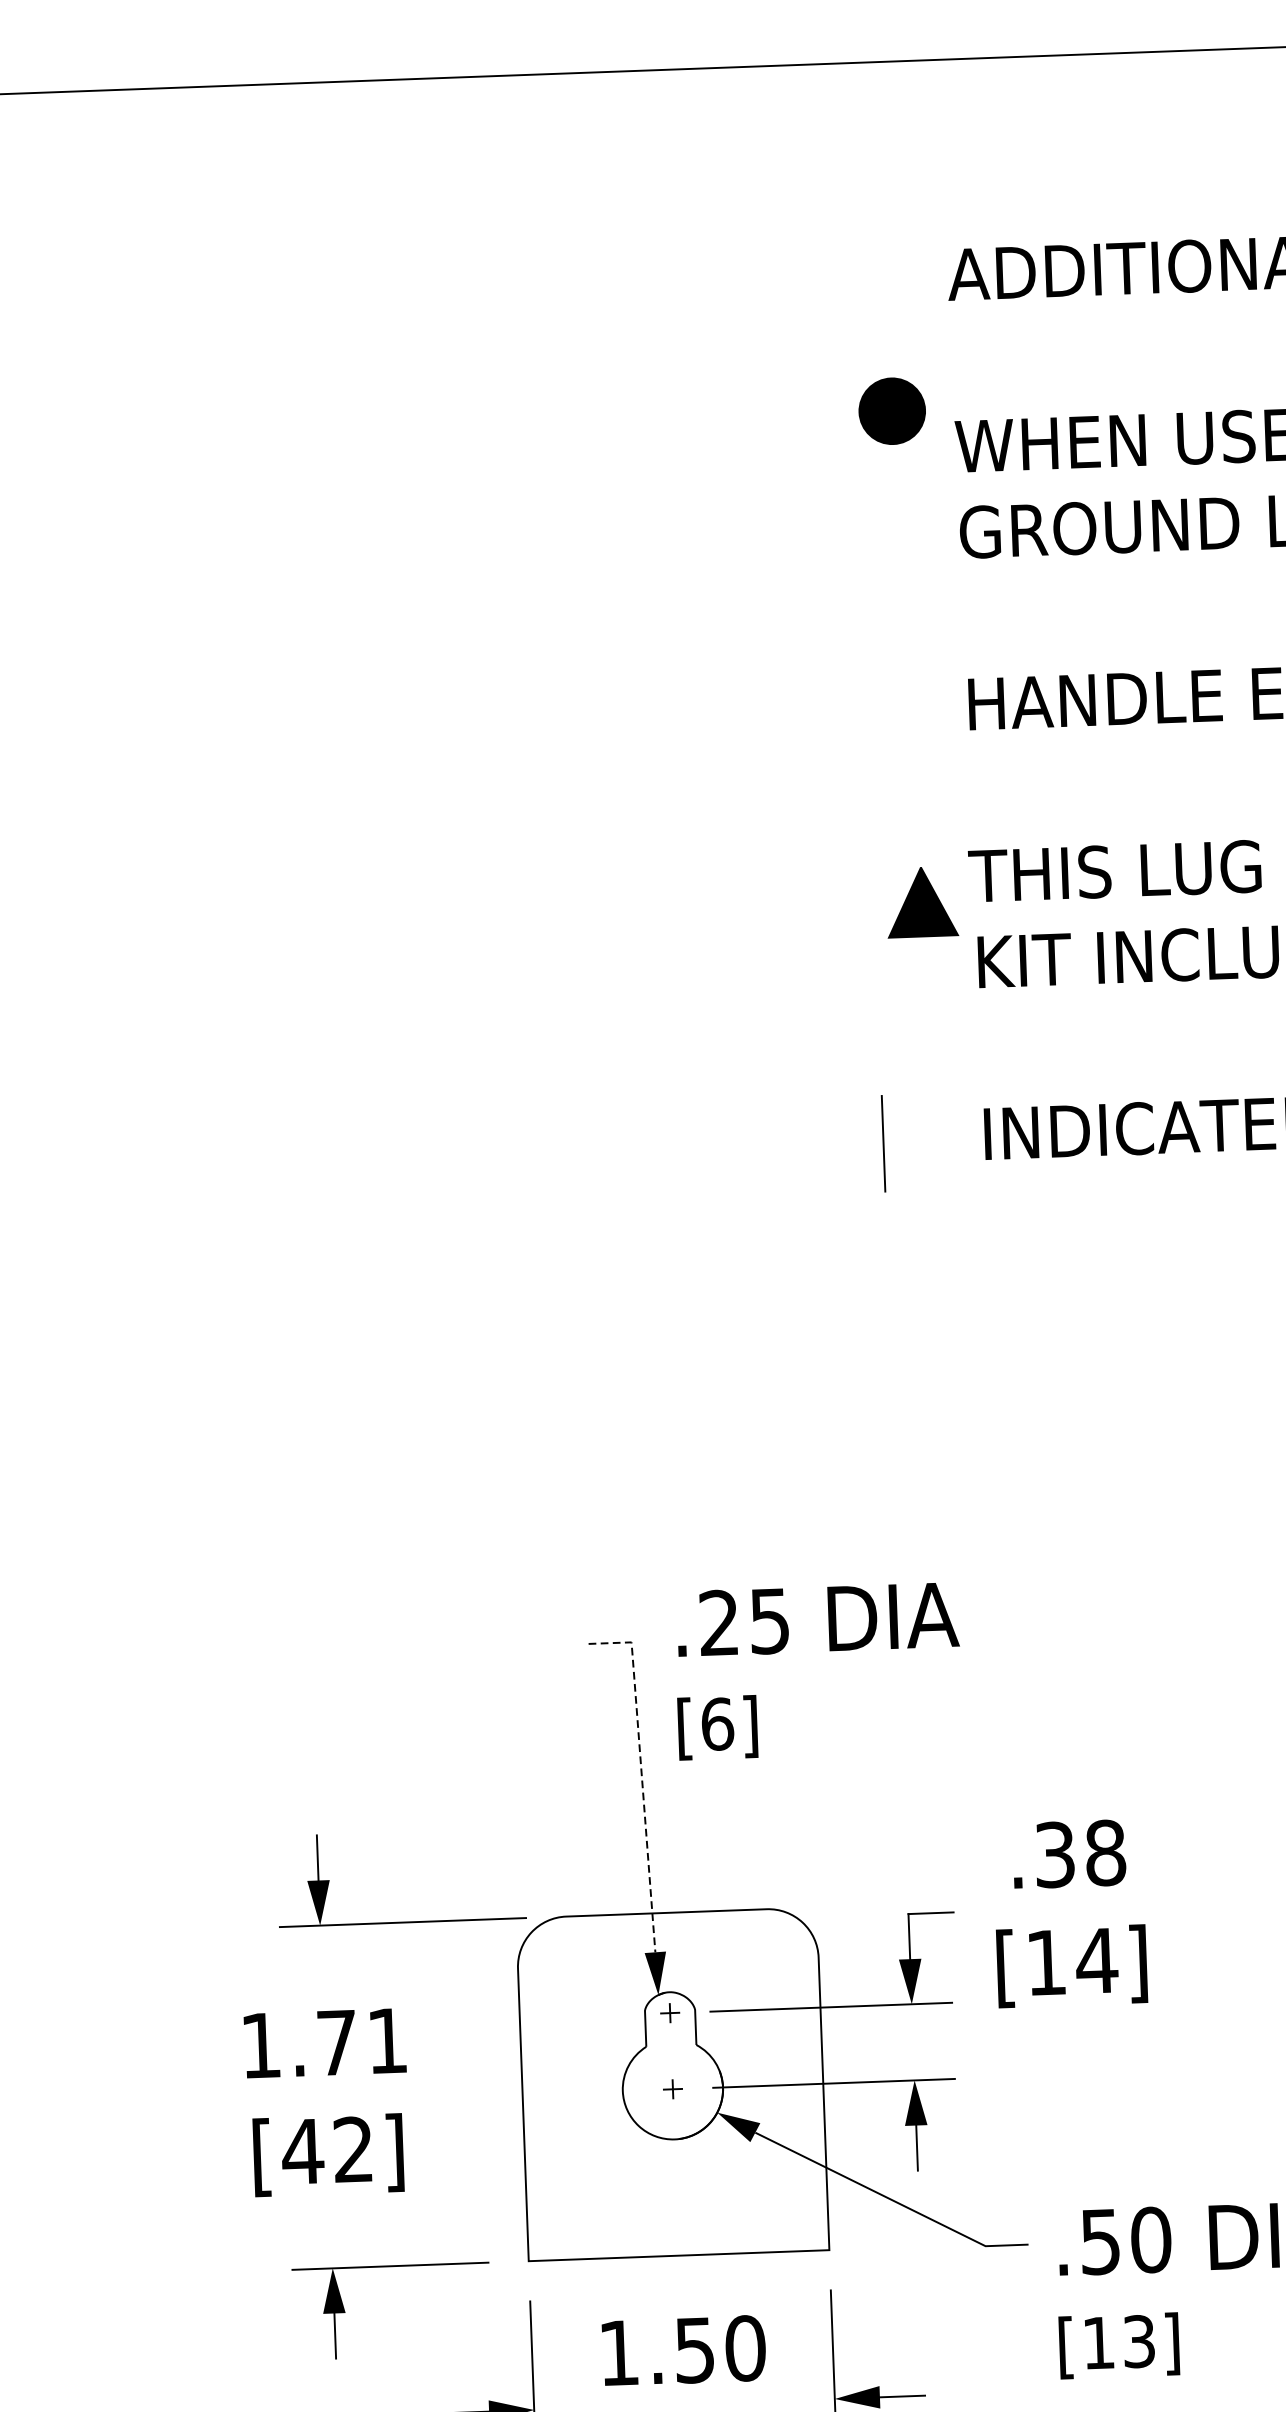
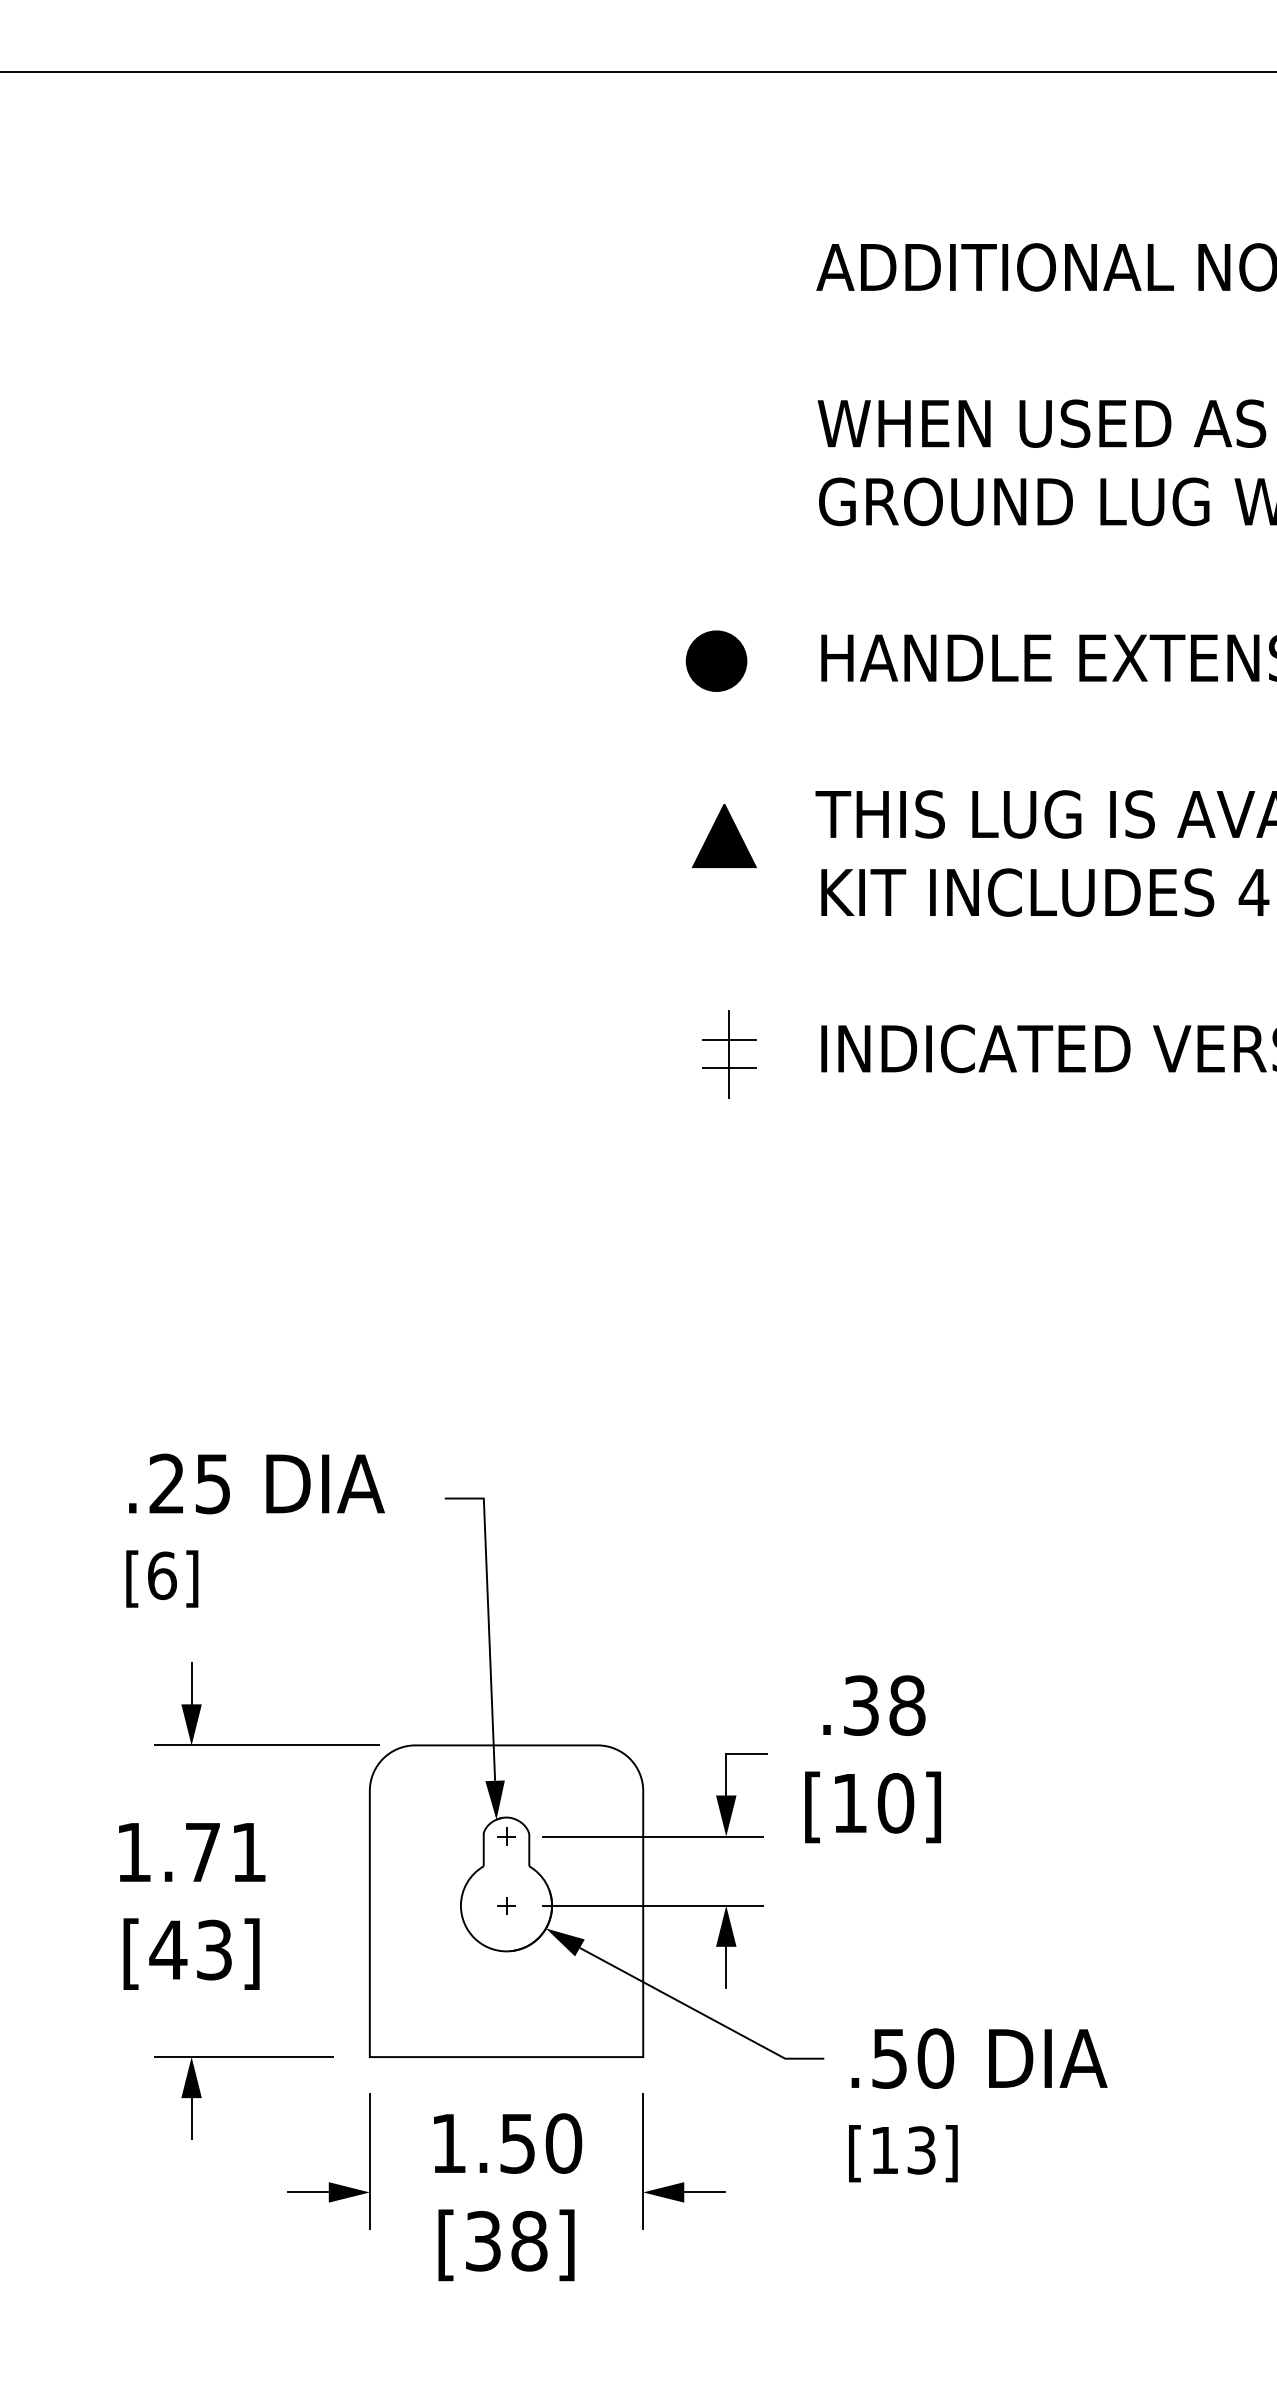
part: (892, 410) -> (716, 660), moved
part: (921, 901) -> (723, 835), moved
line: (882, 1127) -> (728, 1039), added
line: (883, 1159) -> (728, 1068), added
text: (818, 1670) -> (255, 1530), moved
line: (641, 1775) -> (488, 1619), dashed -> solid
text: (1096, 1961) -> (895, 1803), [14] -> [10]
text: (353, 2149) -> (214, 1949), [42] -> [43]

